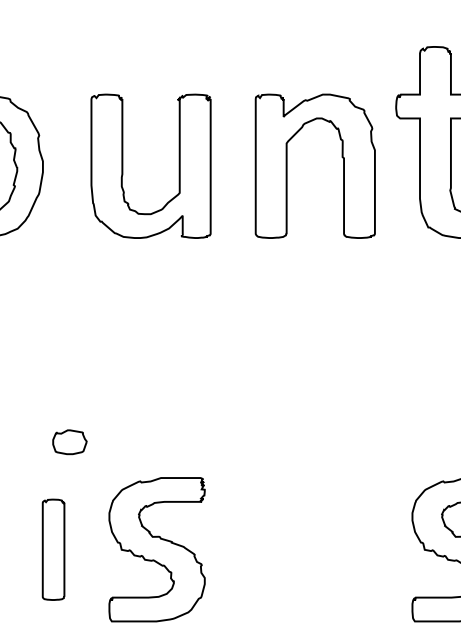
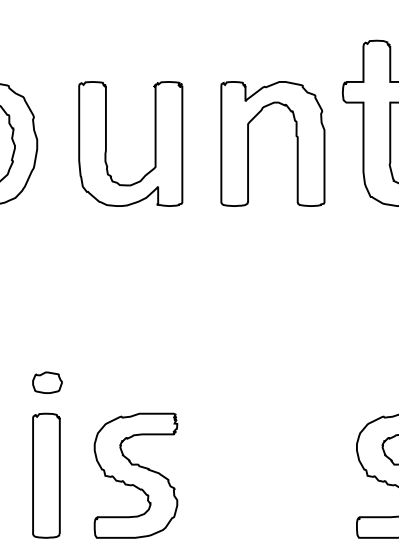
part: (69, 442) -> (47, 382), moved
part: (53, 549) -> (46, 475), size x1.43

